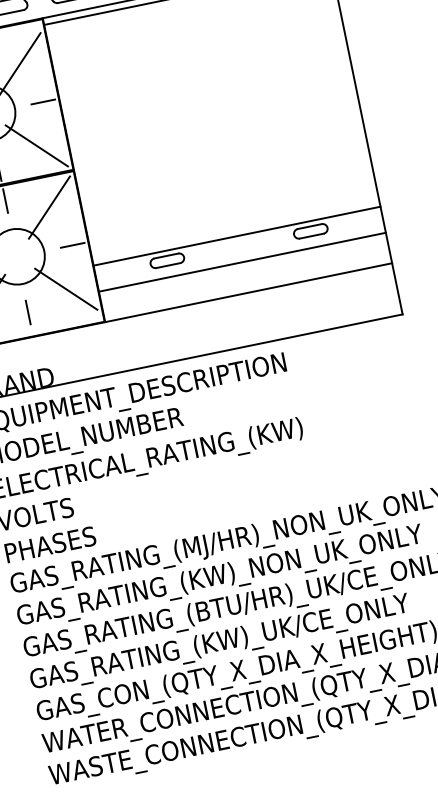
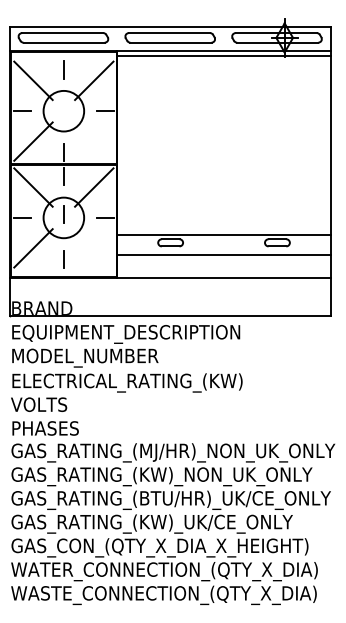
line: (37, 145) -> (94, 141), removed
line: (15, 252) -> (63, 214), added
line: (66, 289) -> (94, 248), removed

